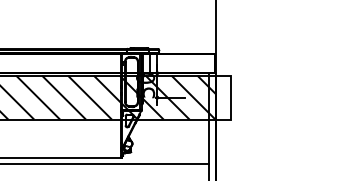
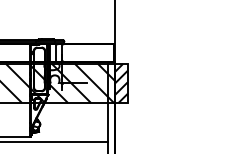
hatch: (223, 97) -> (121, 83), added

